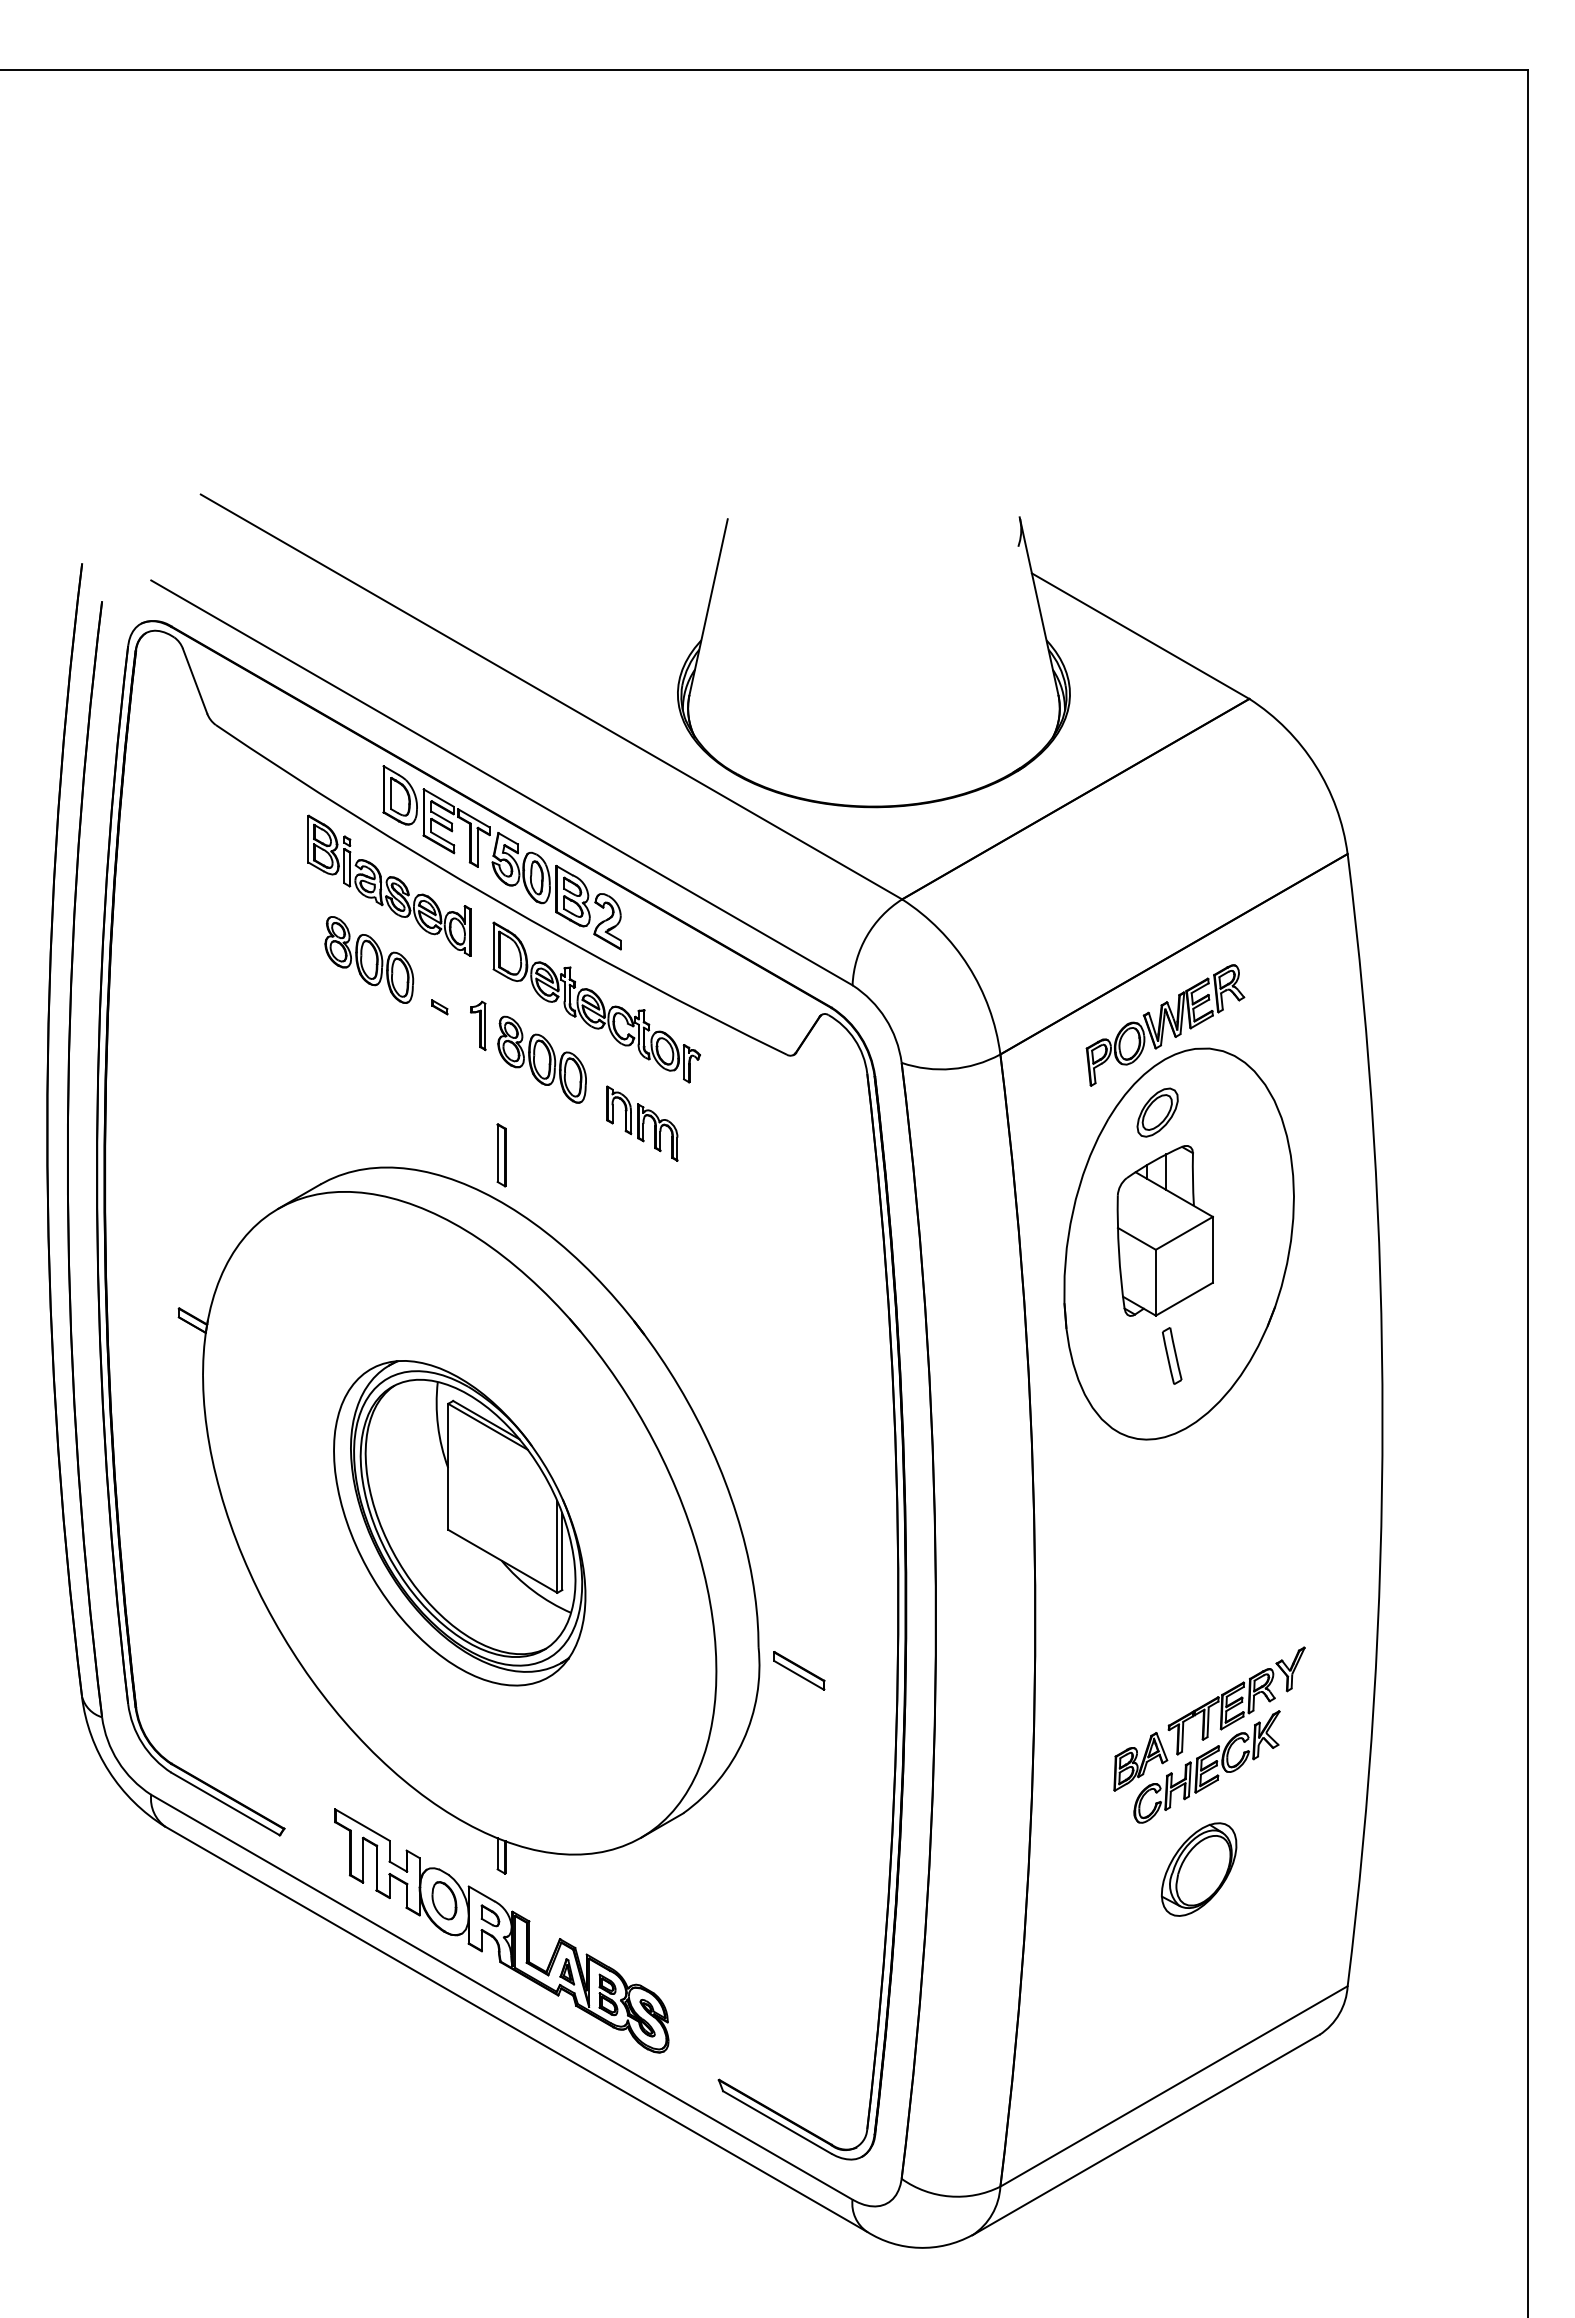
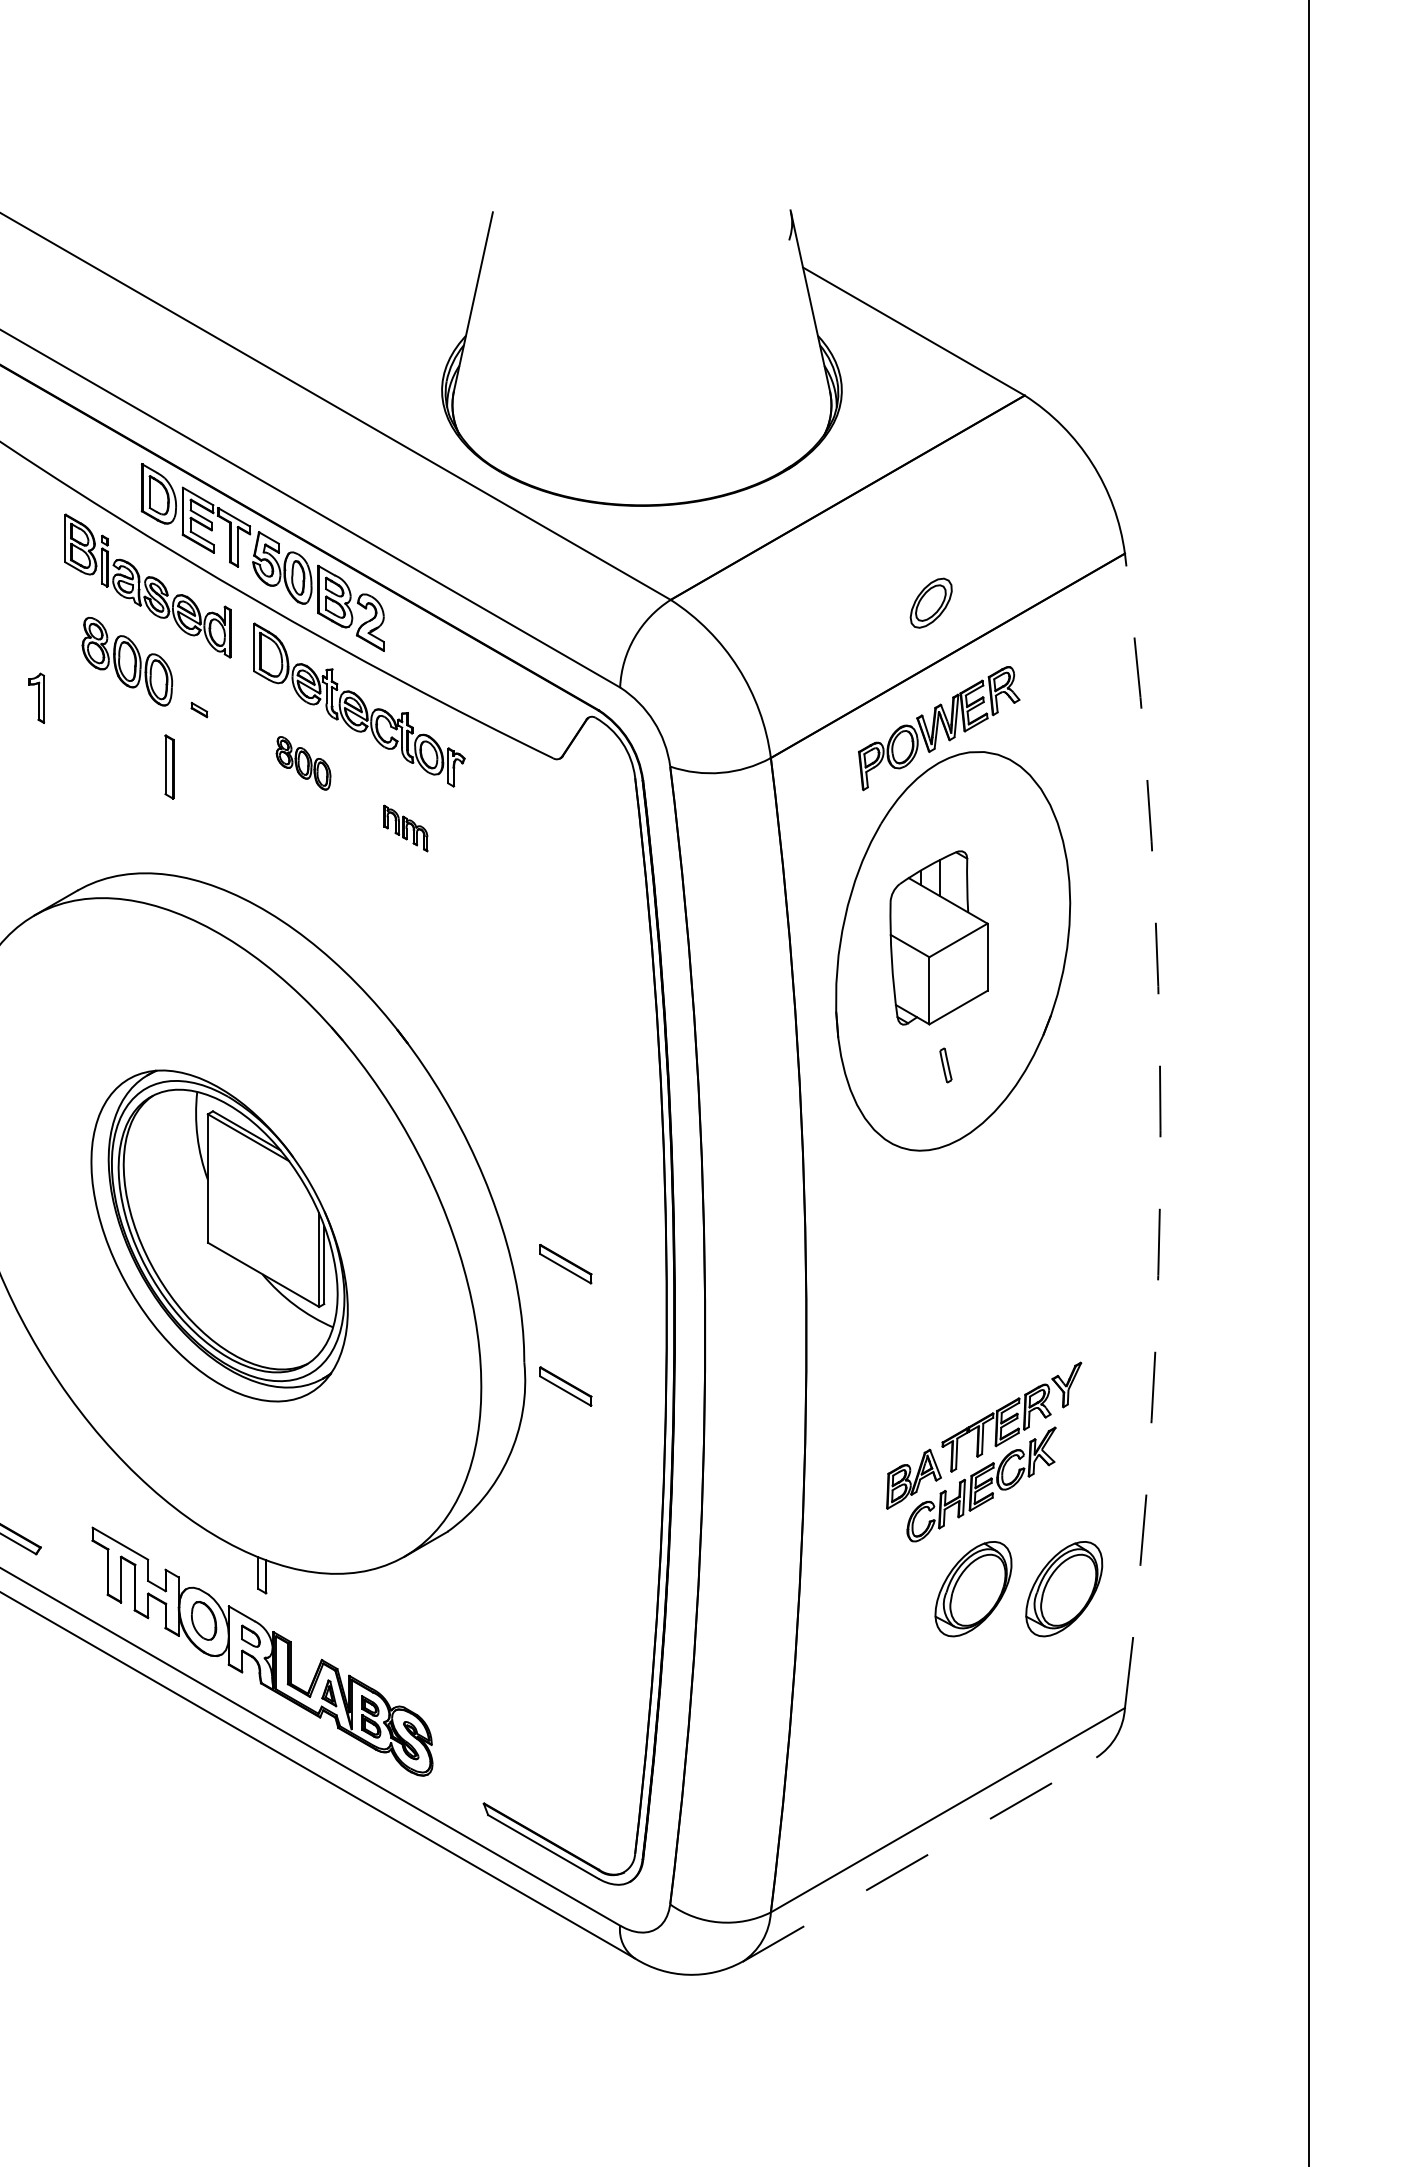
part: (478, 1025) -> (36, 697), moved
part: (541, 1059) -> (302, 763), size x0.6
part: (1157, 1112) -> (931, 603), moved
part: (642, 1123) -> (405, 828), size x0.6
part: (501, 1155) -> (169, 767), moved
part: (1171, 1355) -> (945, 1064), size x0.6
arc: (1382, 1420) -> (1160, 1131), solid -> dashed
part: (799, 1550) -> (566, 1263), added
part: (1288, 1869) -> (1064, 1589), added
line: (1146, 2134) -> (919, 1859), solid -> dashed

